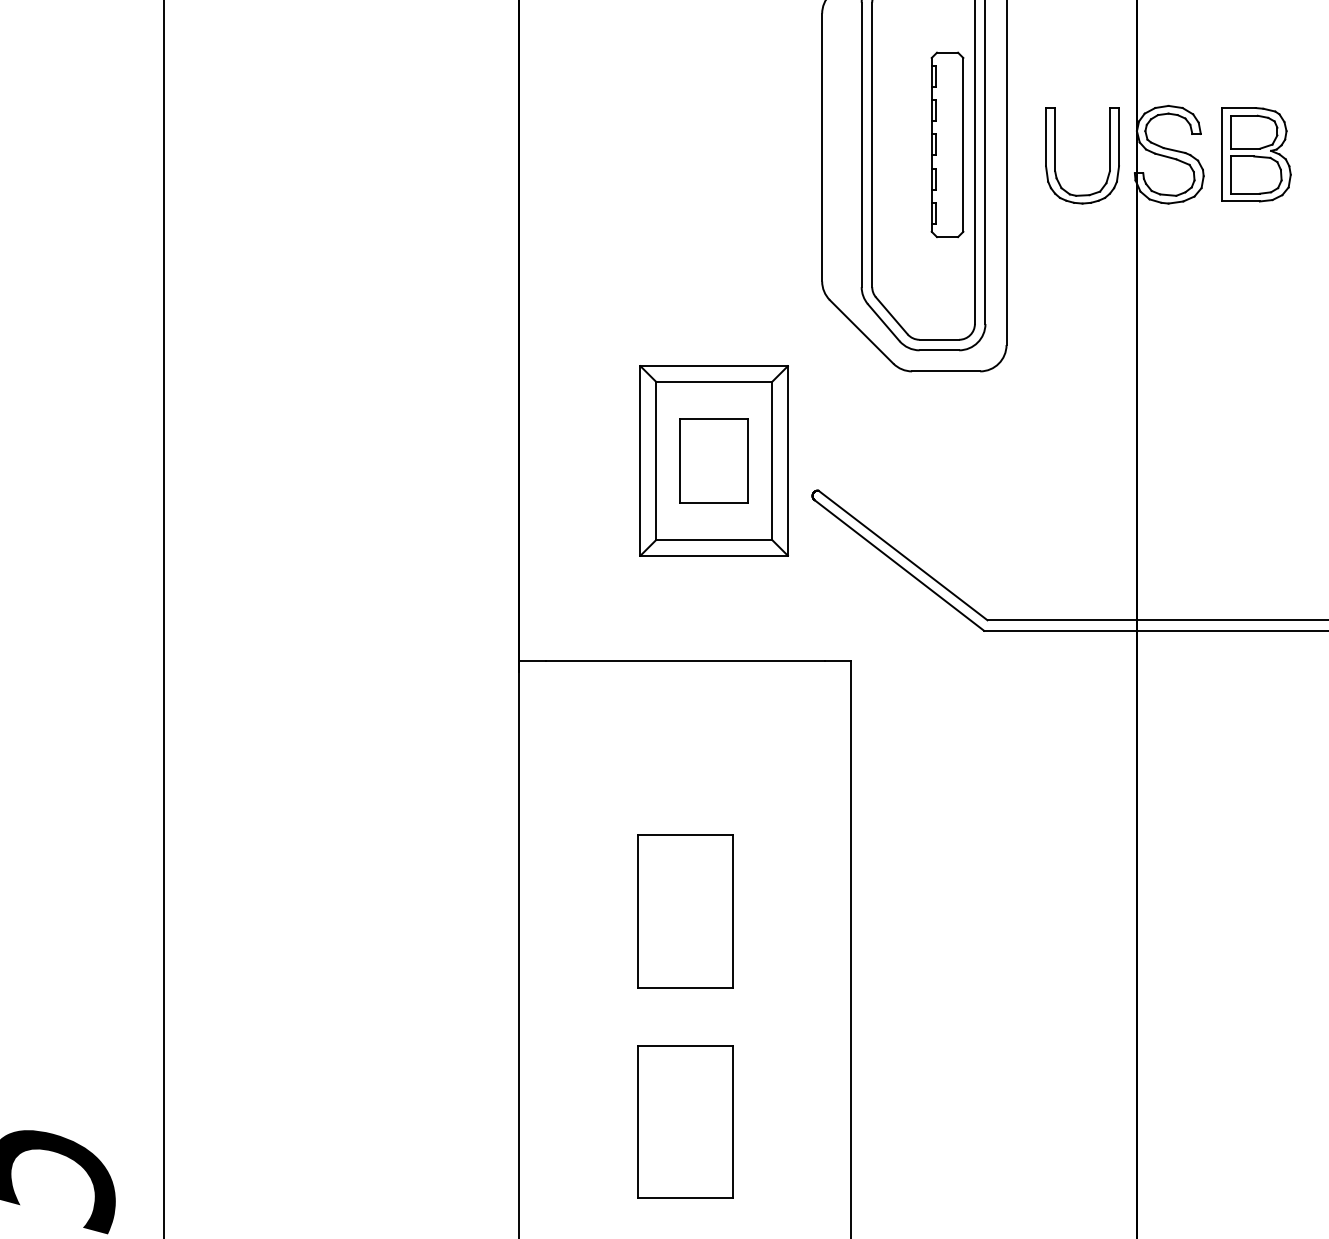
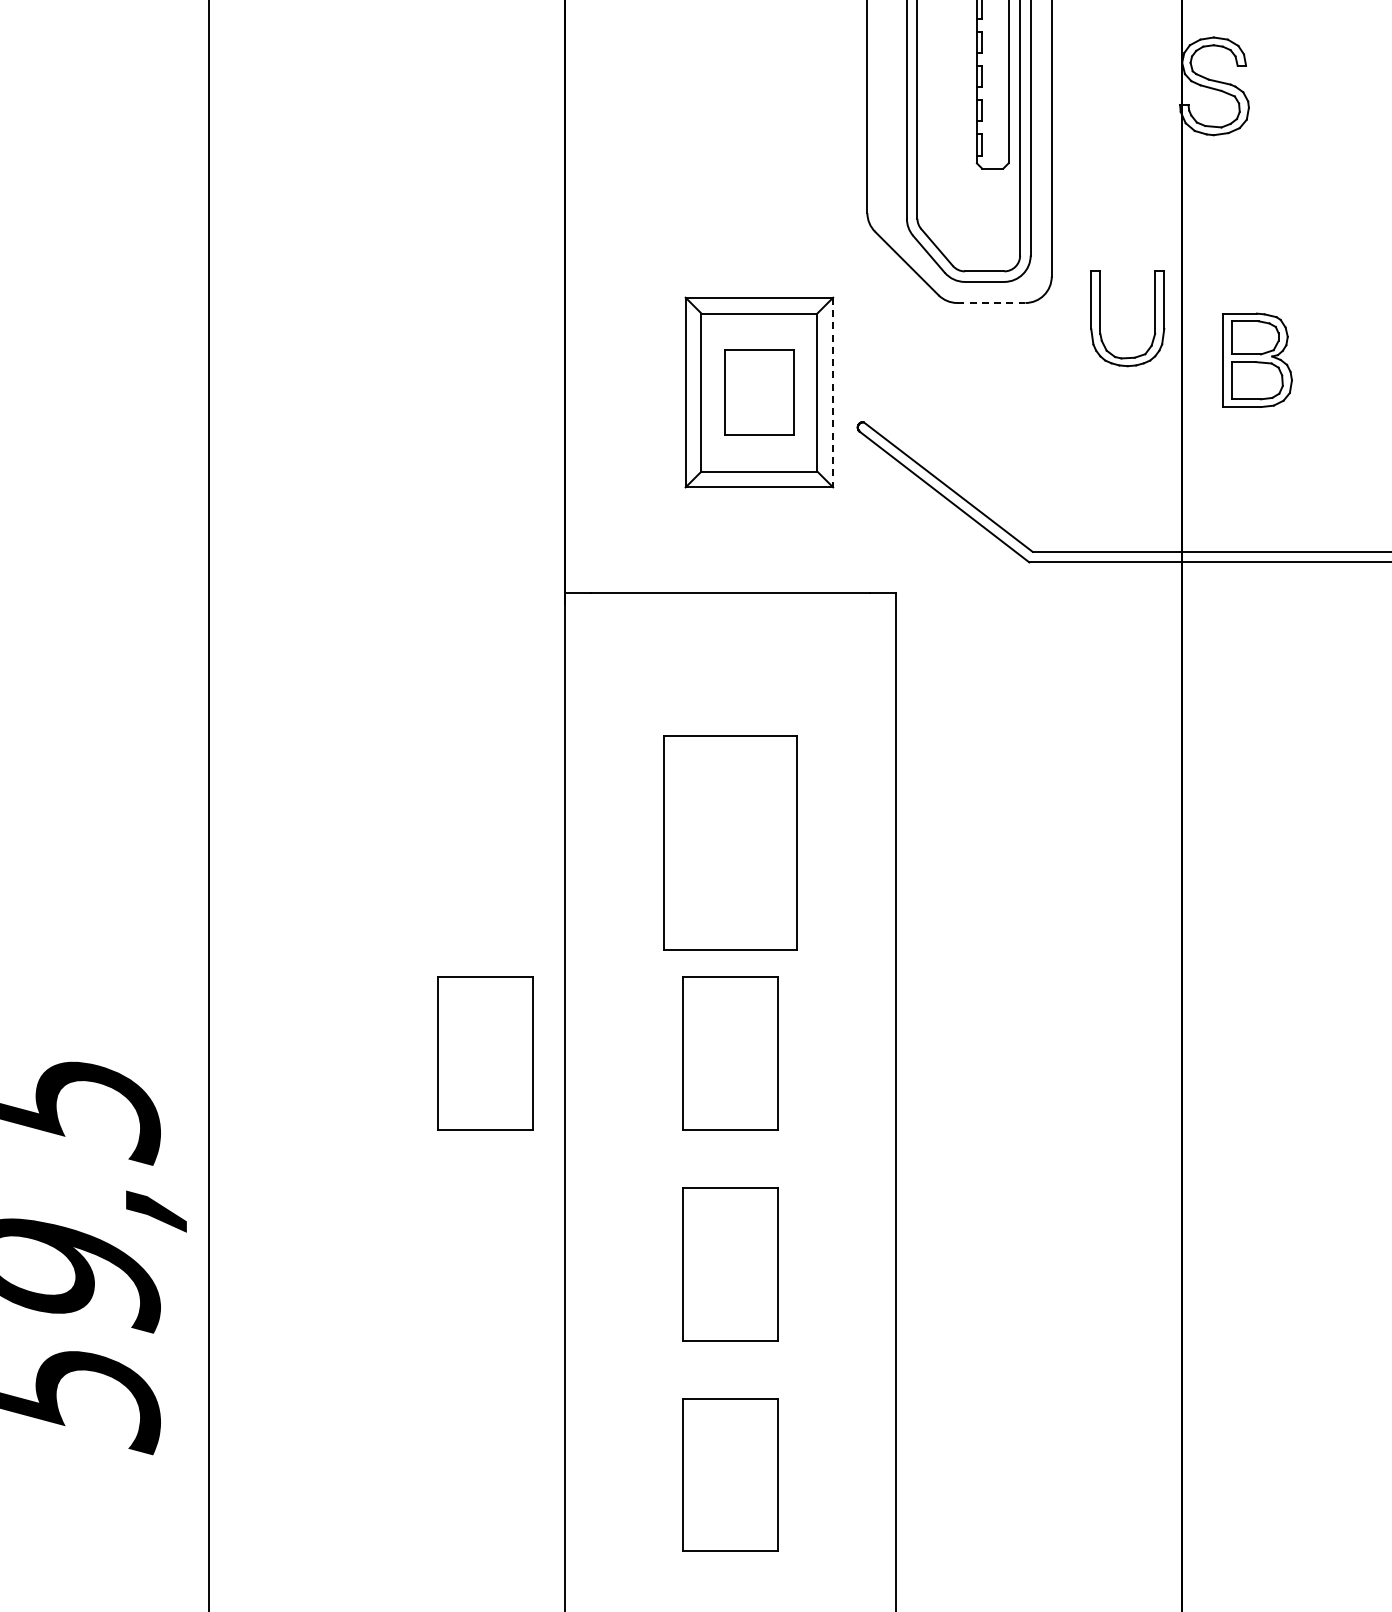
part: (1256, 153) -> (1257, 359), moved
part: (1055, 155) -> (1100, 318), moved
line: (946, 371) -> (991, 303), solid -> dashed
line: (788, 460) -> (833, 392), solid -> dashed
part: (685, 910) -> (730, 842), size x1.4
part: (440, 1121) -> (485, 1053), added

